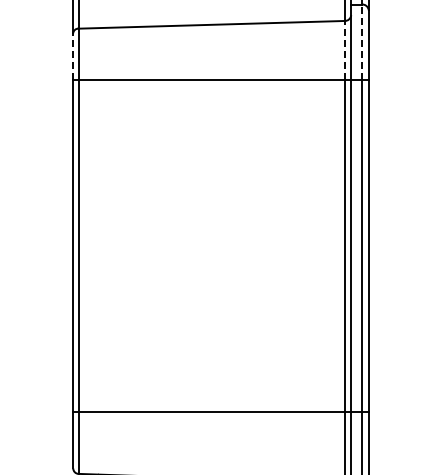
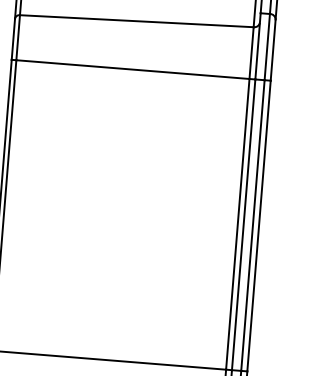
line: (361, 42) -> (267, 47), dashed -> solid
line: (344, 50) -> (251, 53), dashed -> solid
line: (73, 56) -> (13, 39), dashed -> solid

